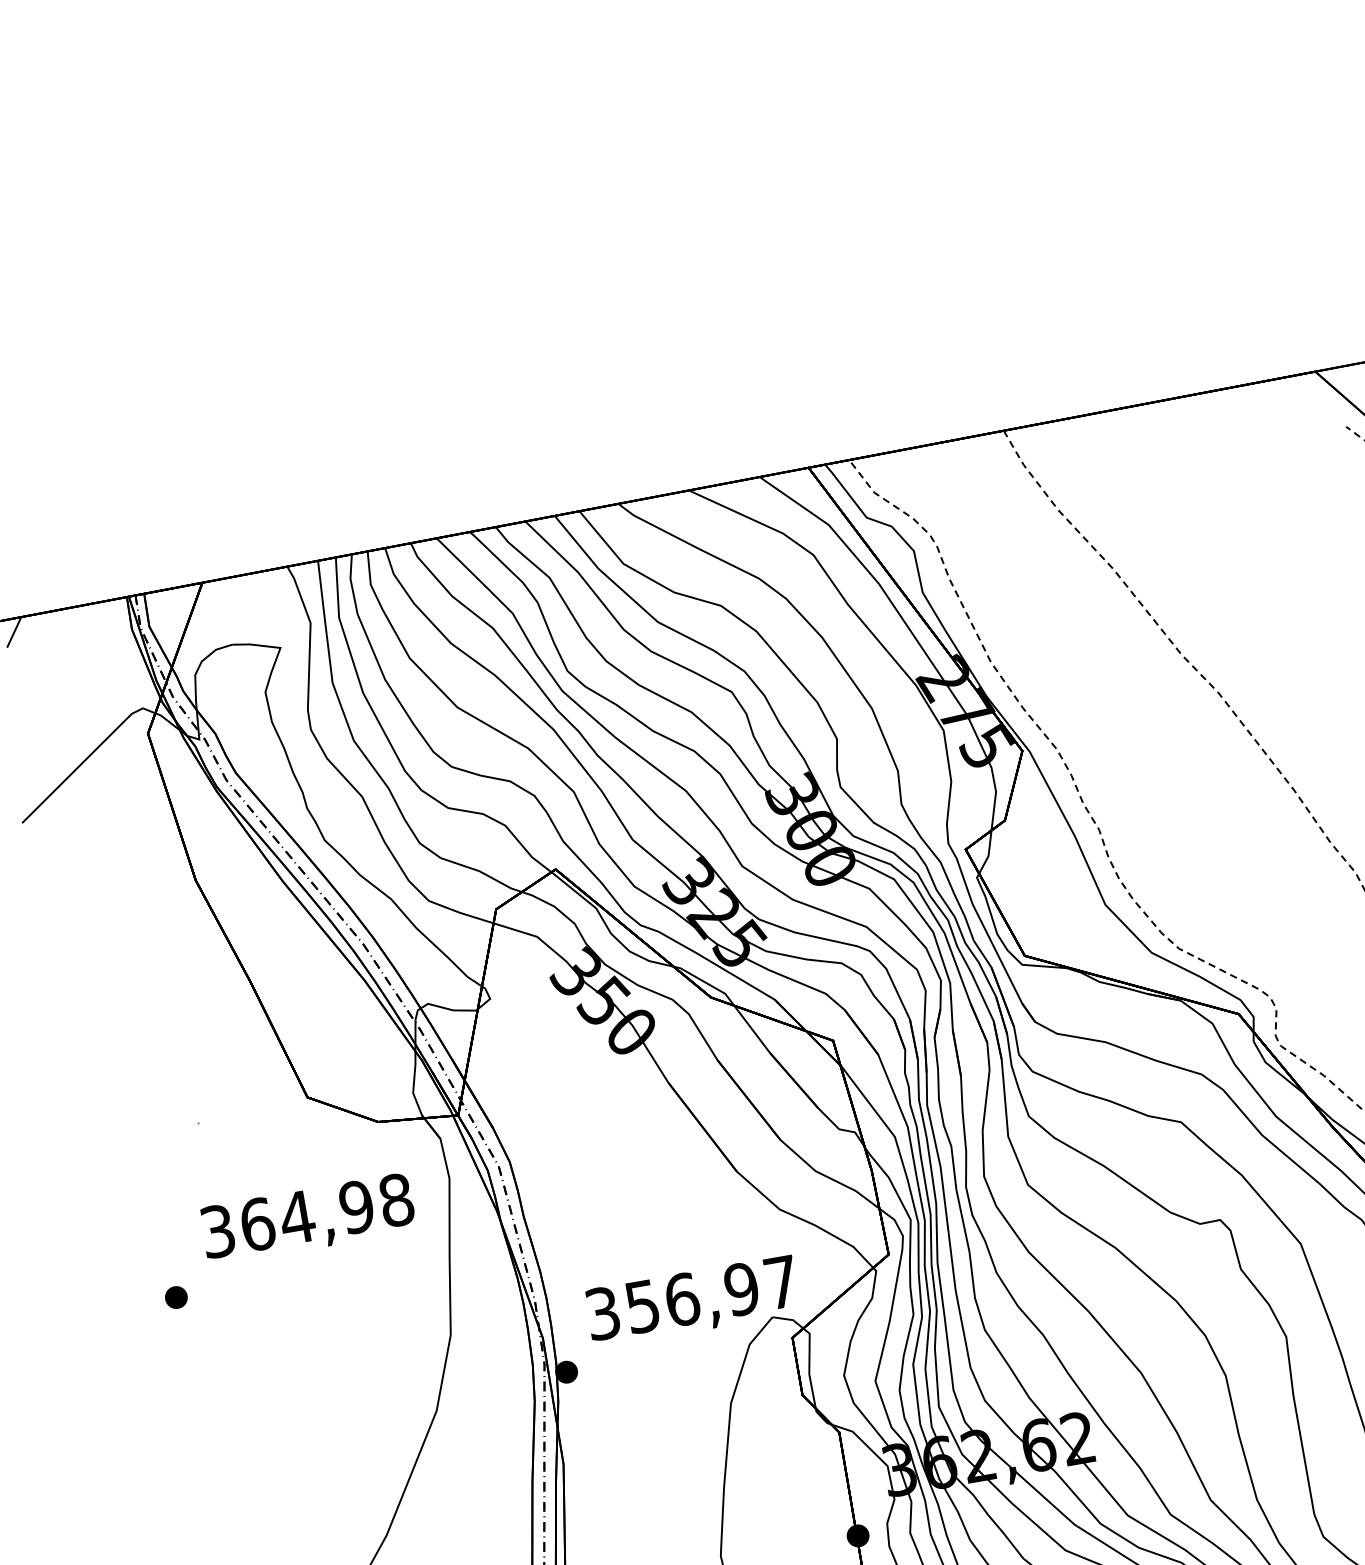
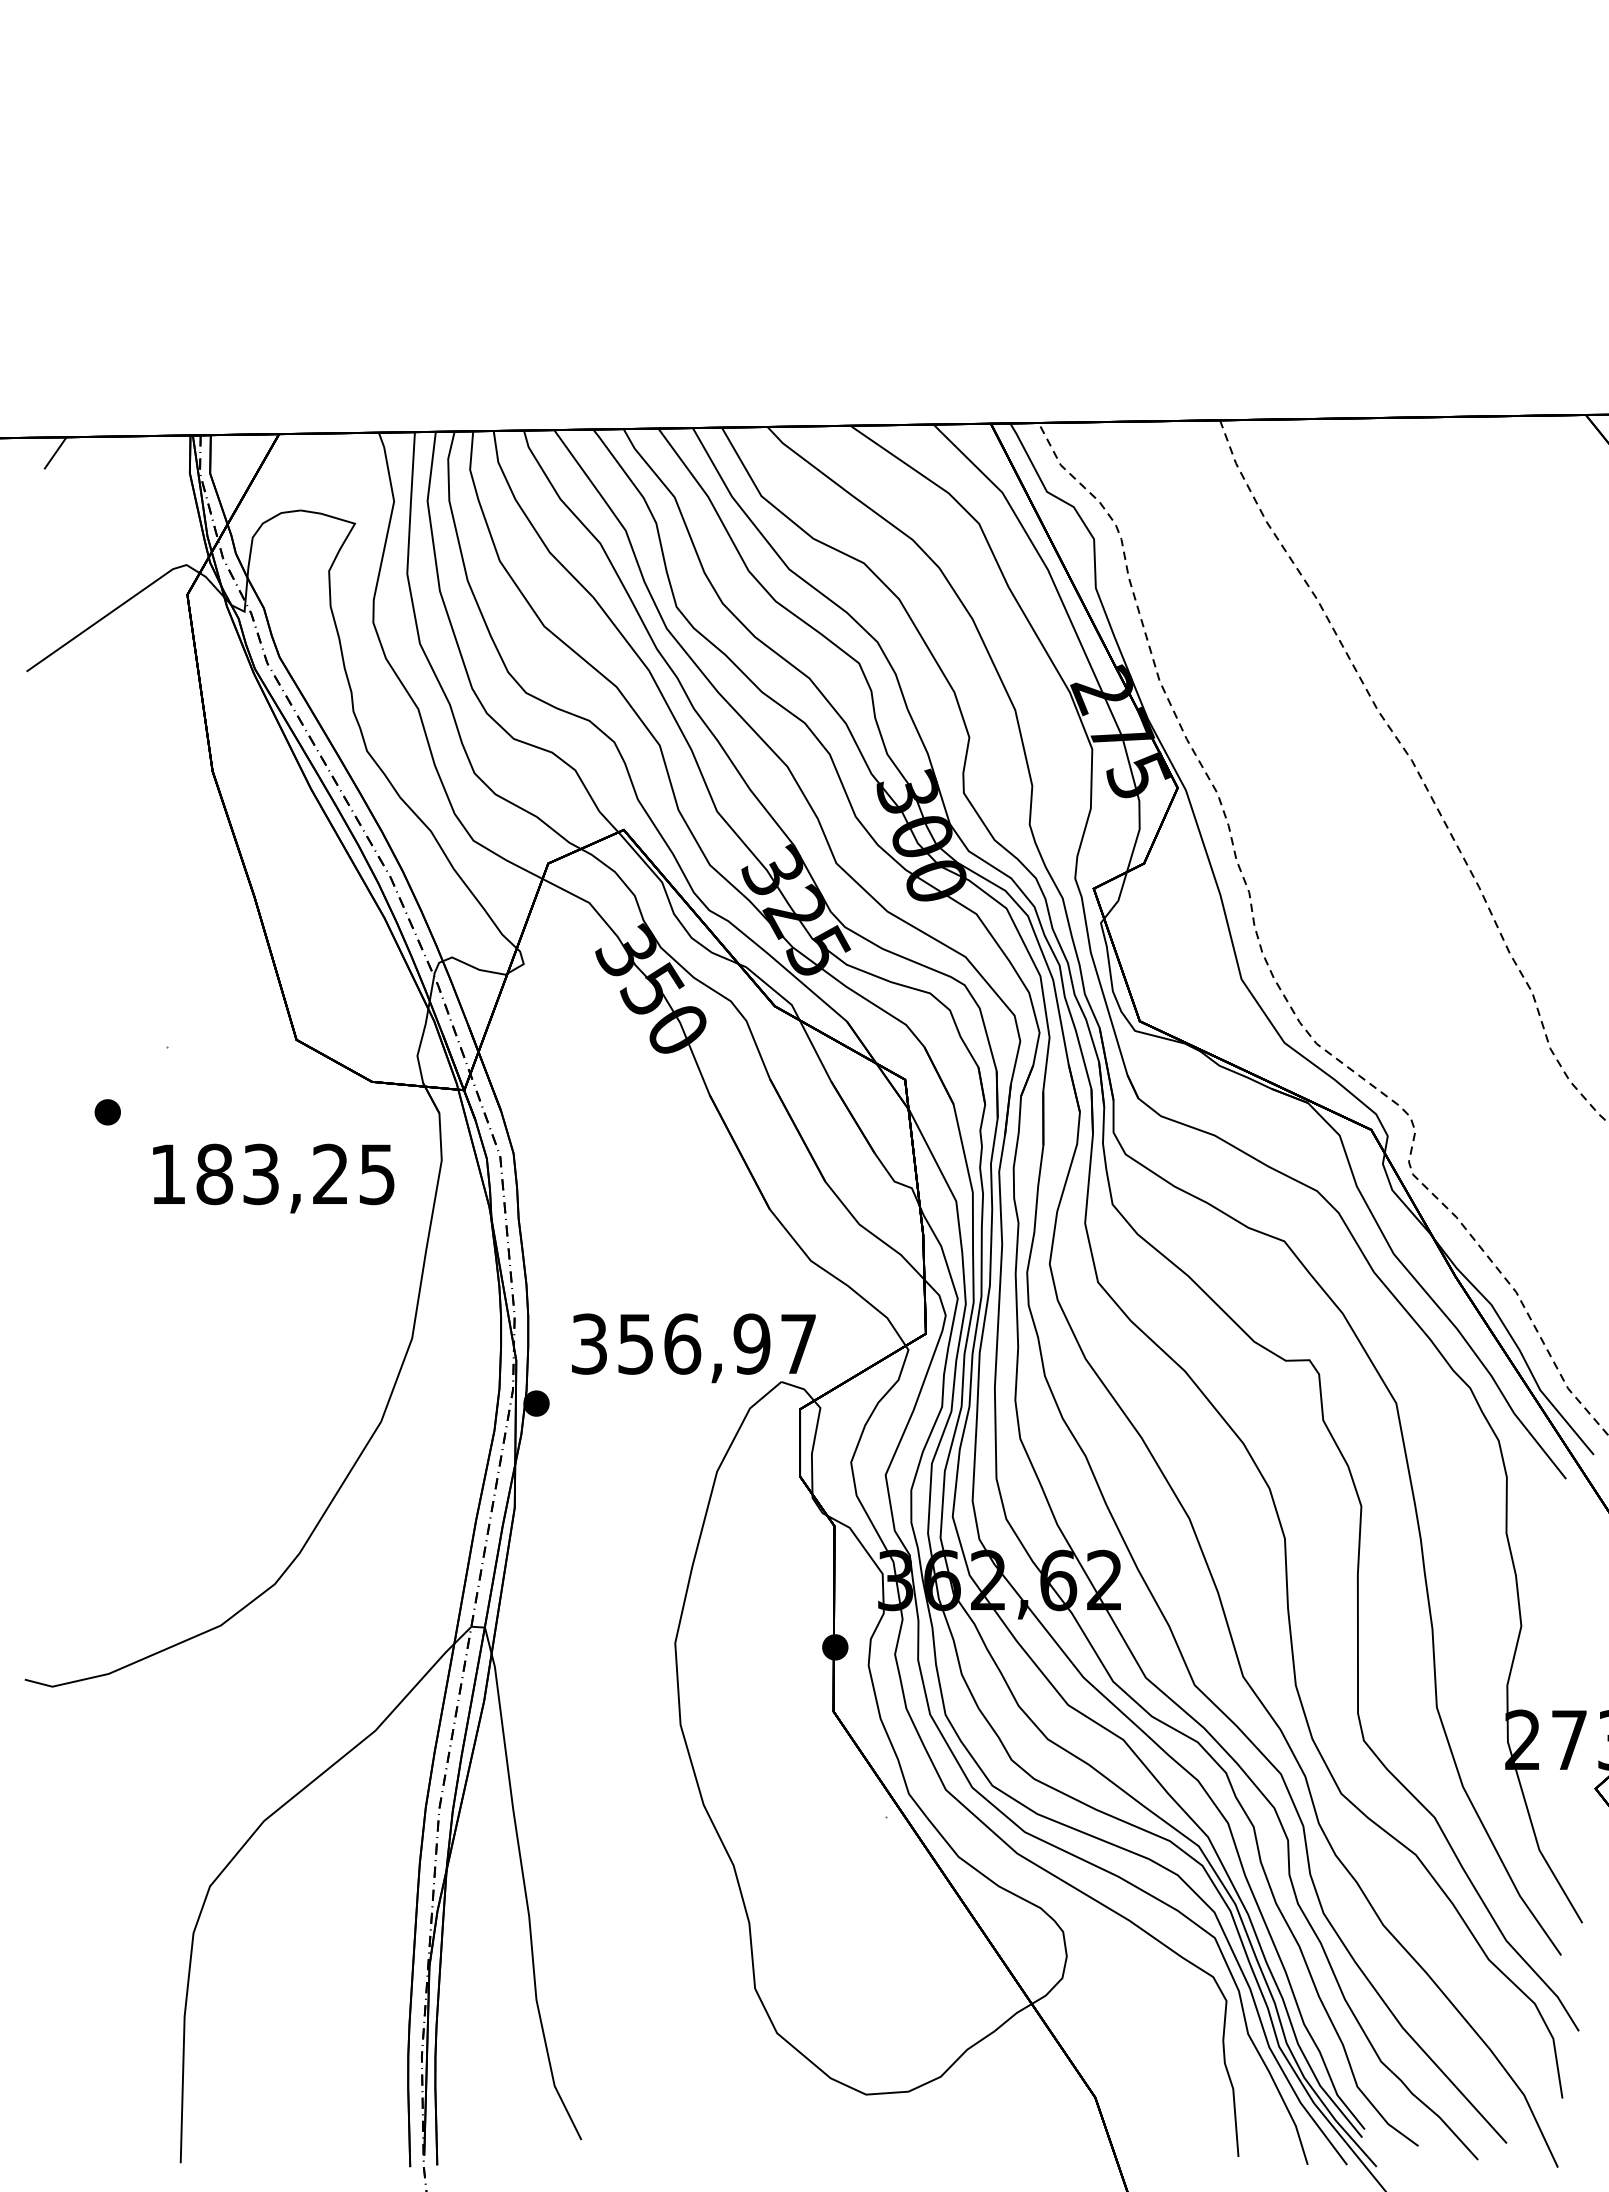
text: (307, 1215) -> (272, 1174), 364,98 -> 183,25
part: (176, 1297) -> (107, 1112), moved

